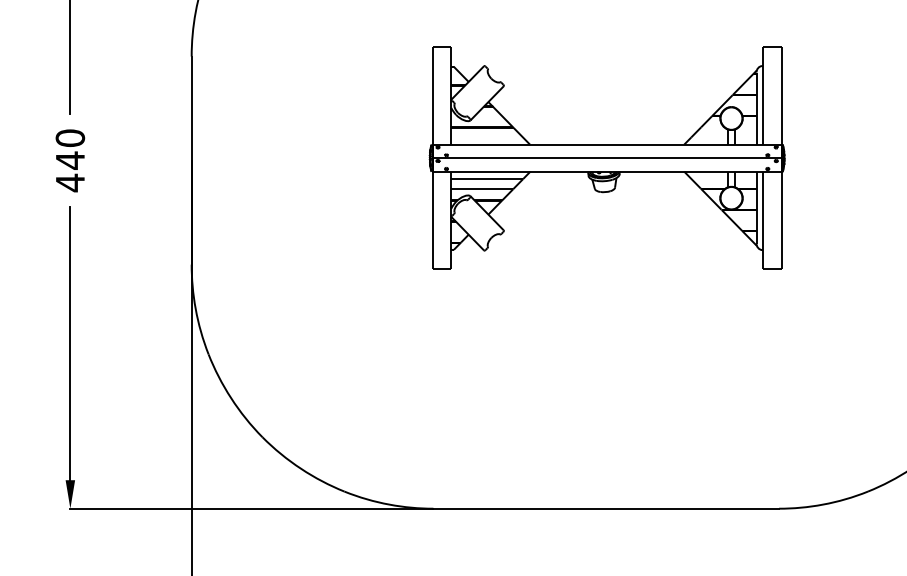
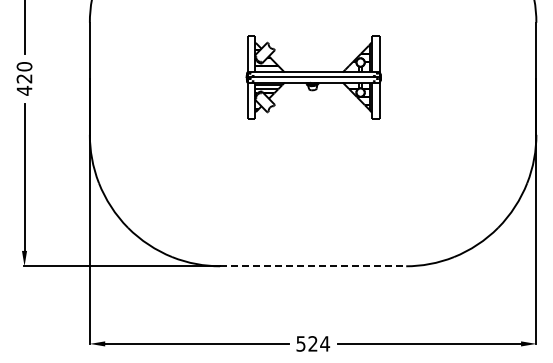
part: (606, 158) -> (313, 77), size x0.7
text: (70, 160) -> (24, 78), 440 -> 420
line: (606, 509) -> (313, 266), solid -> dashed

